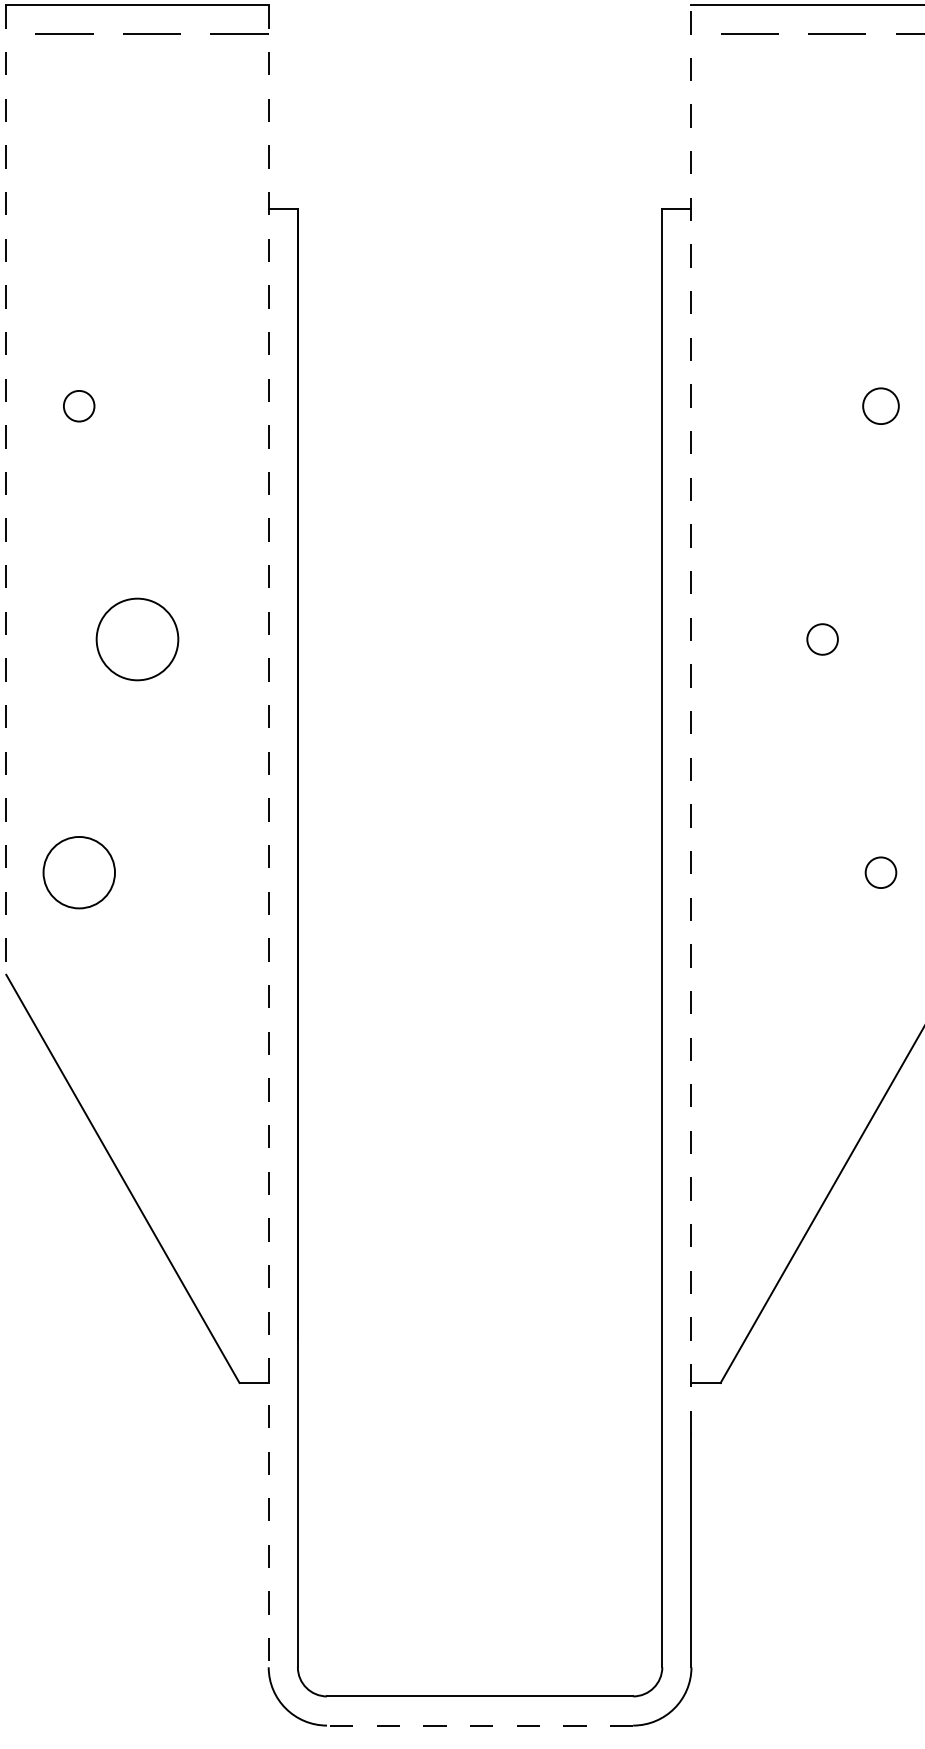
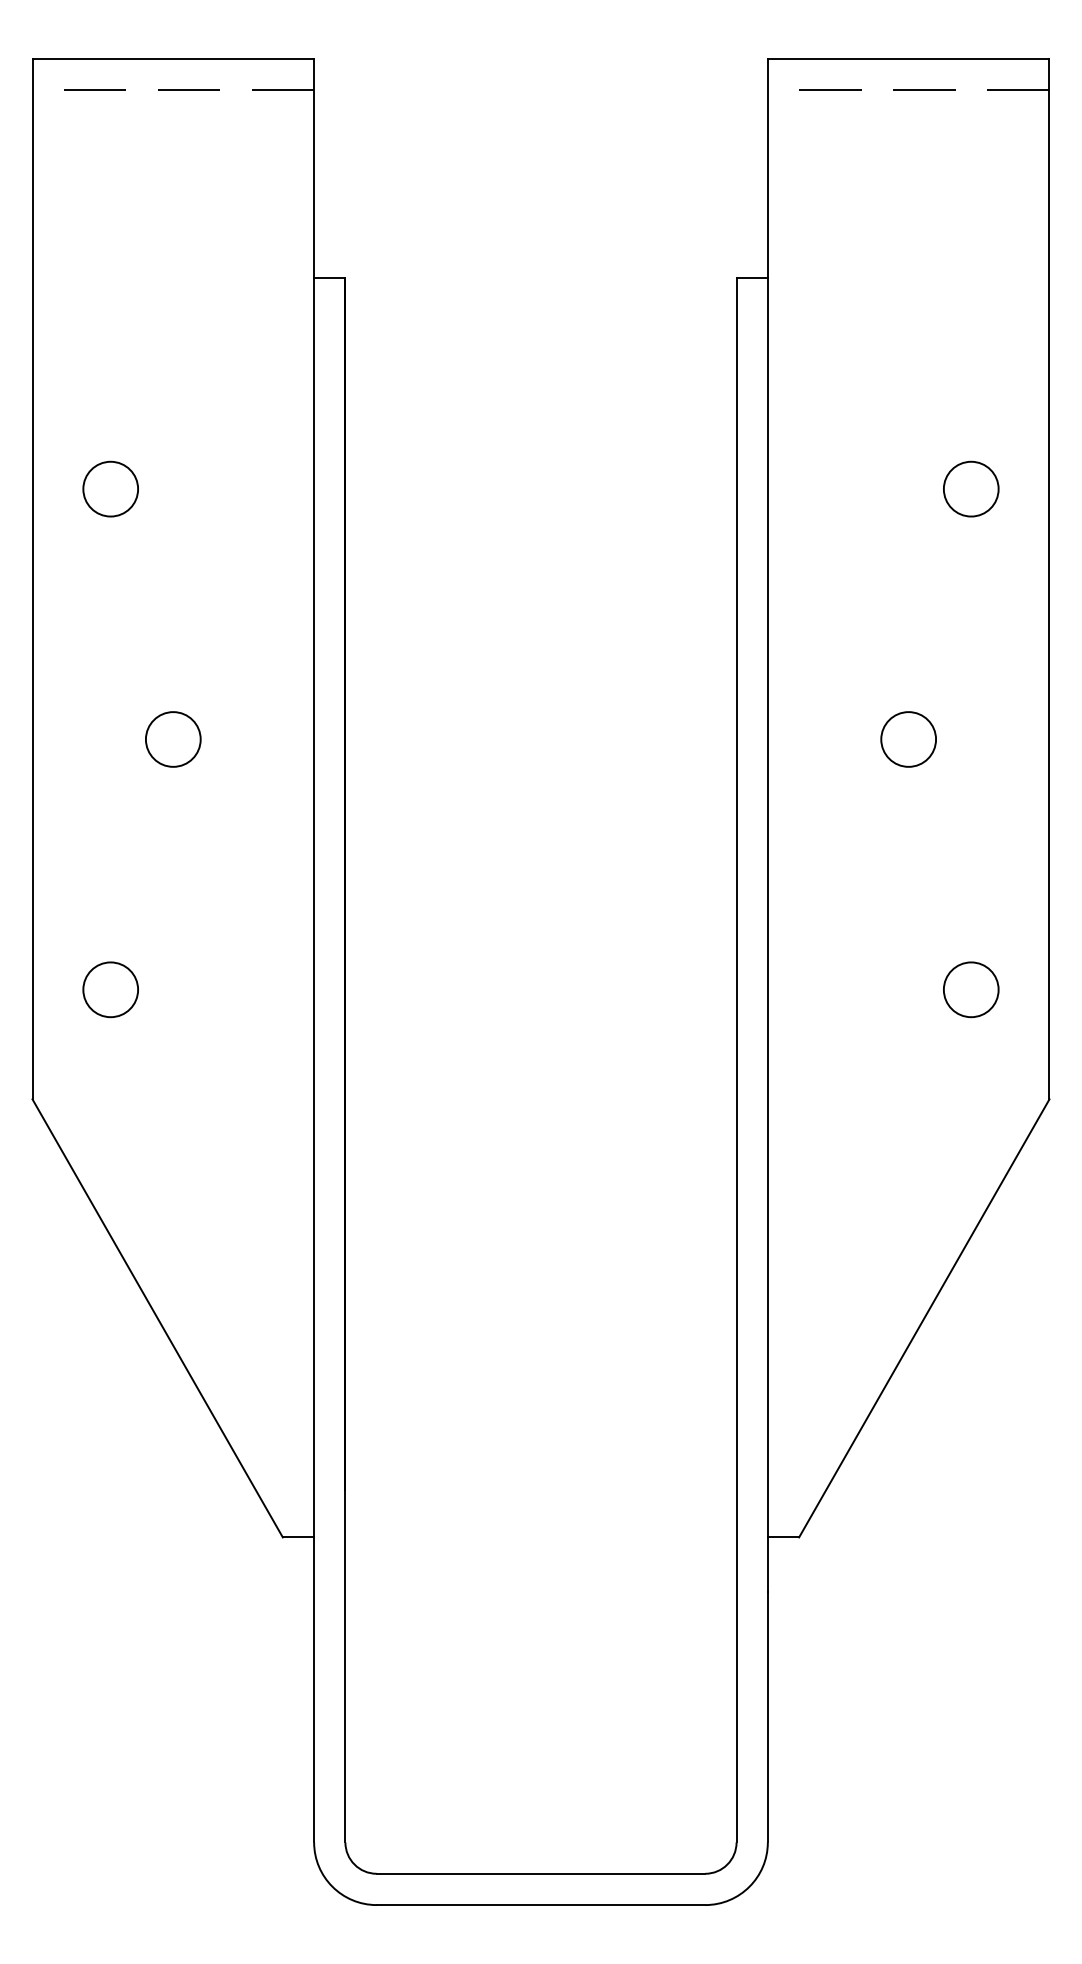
circle: (78, 405) -> (110, 488), size x1.67
circle: (880, 405) -> (970, 488), size x1.43
line: (6, 490) -> (32, 579), dashed -> solid
circle: (136, 639) -> (172, 739), size x0.62
circle: (822, 639) -> (908, 739), size x1.67
line: (691, 719) -> (767, 825), dashed -> solid
line: (269, 836) -> (314, 950), dashed -> solid
circle: (78, 872) -> (110, 989), size x0.71
circle: (880, 872) -> (970, 989), size x1.67
line: (479, 1725) -> (540, 1905), dashed -> solid

